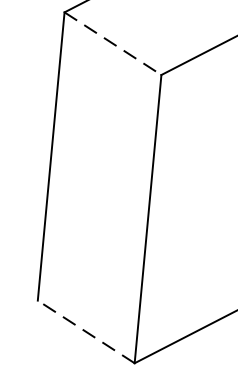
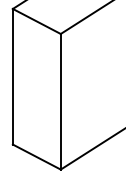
line: (114, 43) -> (37, 21), dashed -> solid
line: (85, 330) -> (36, 156), dashed -> solid

